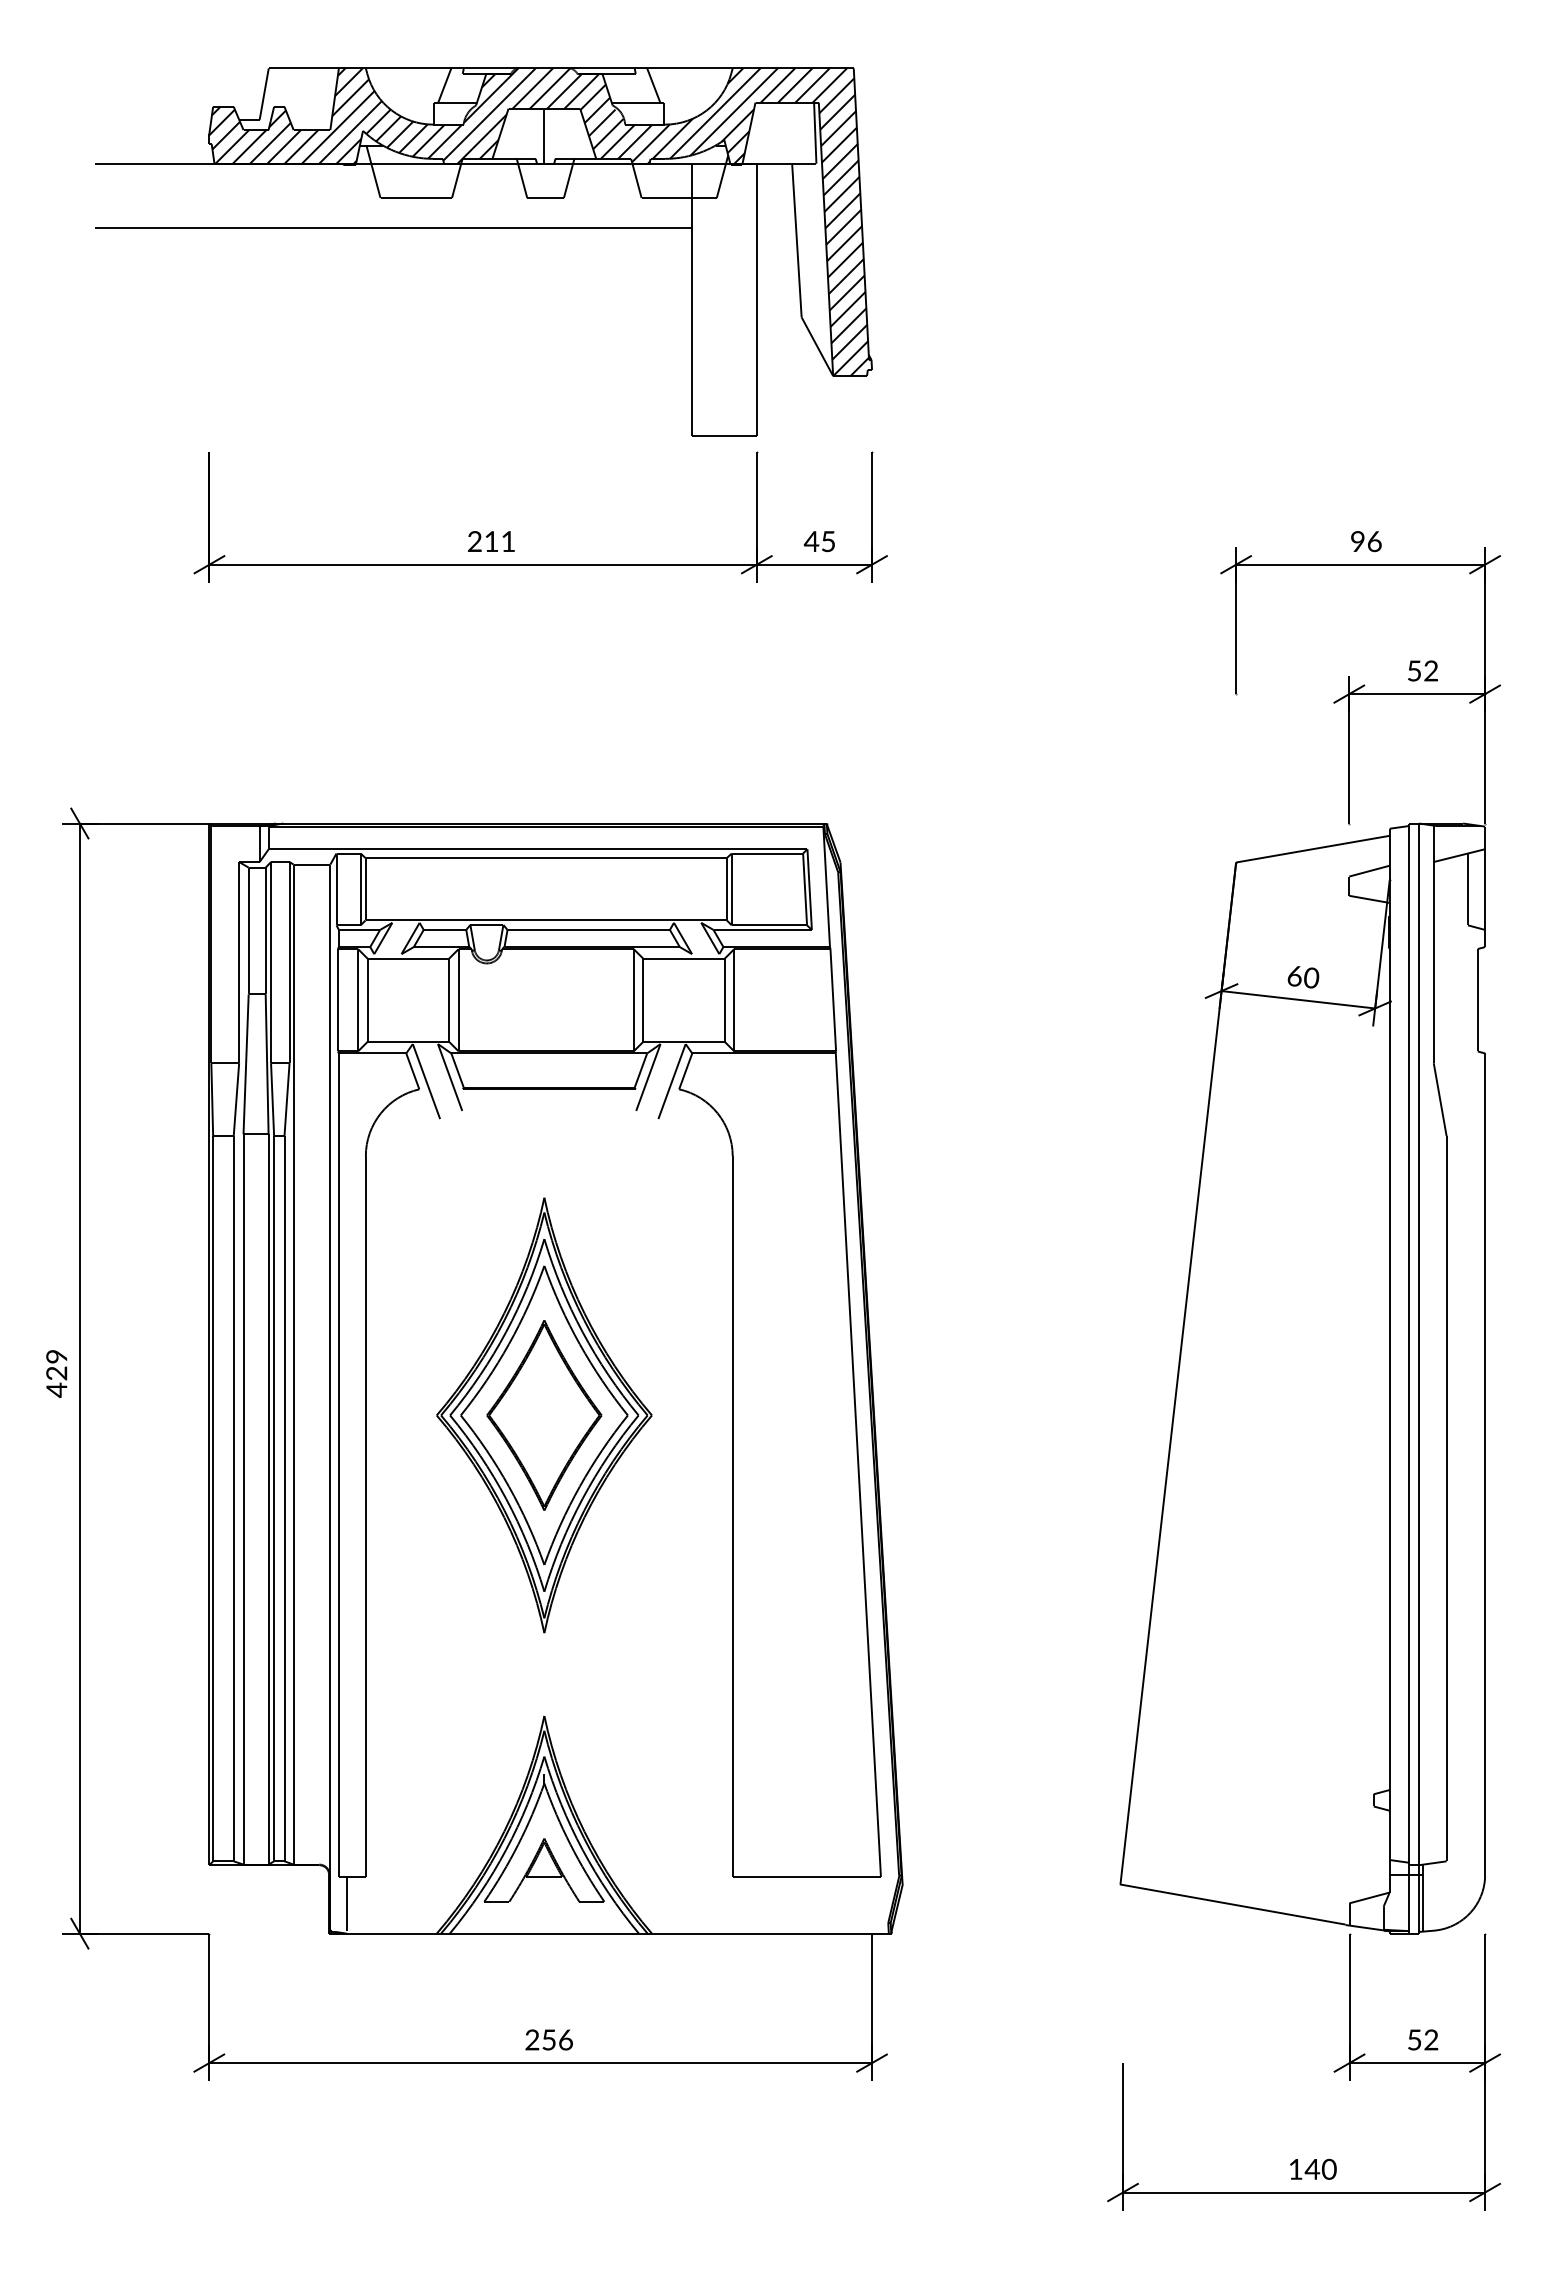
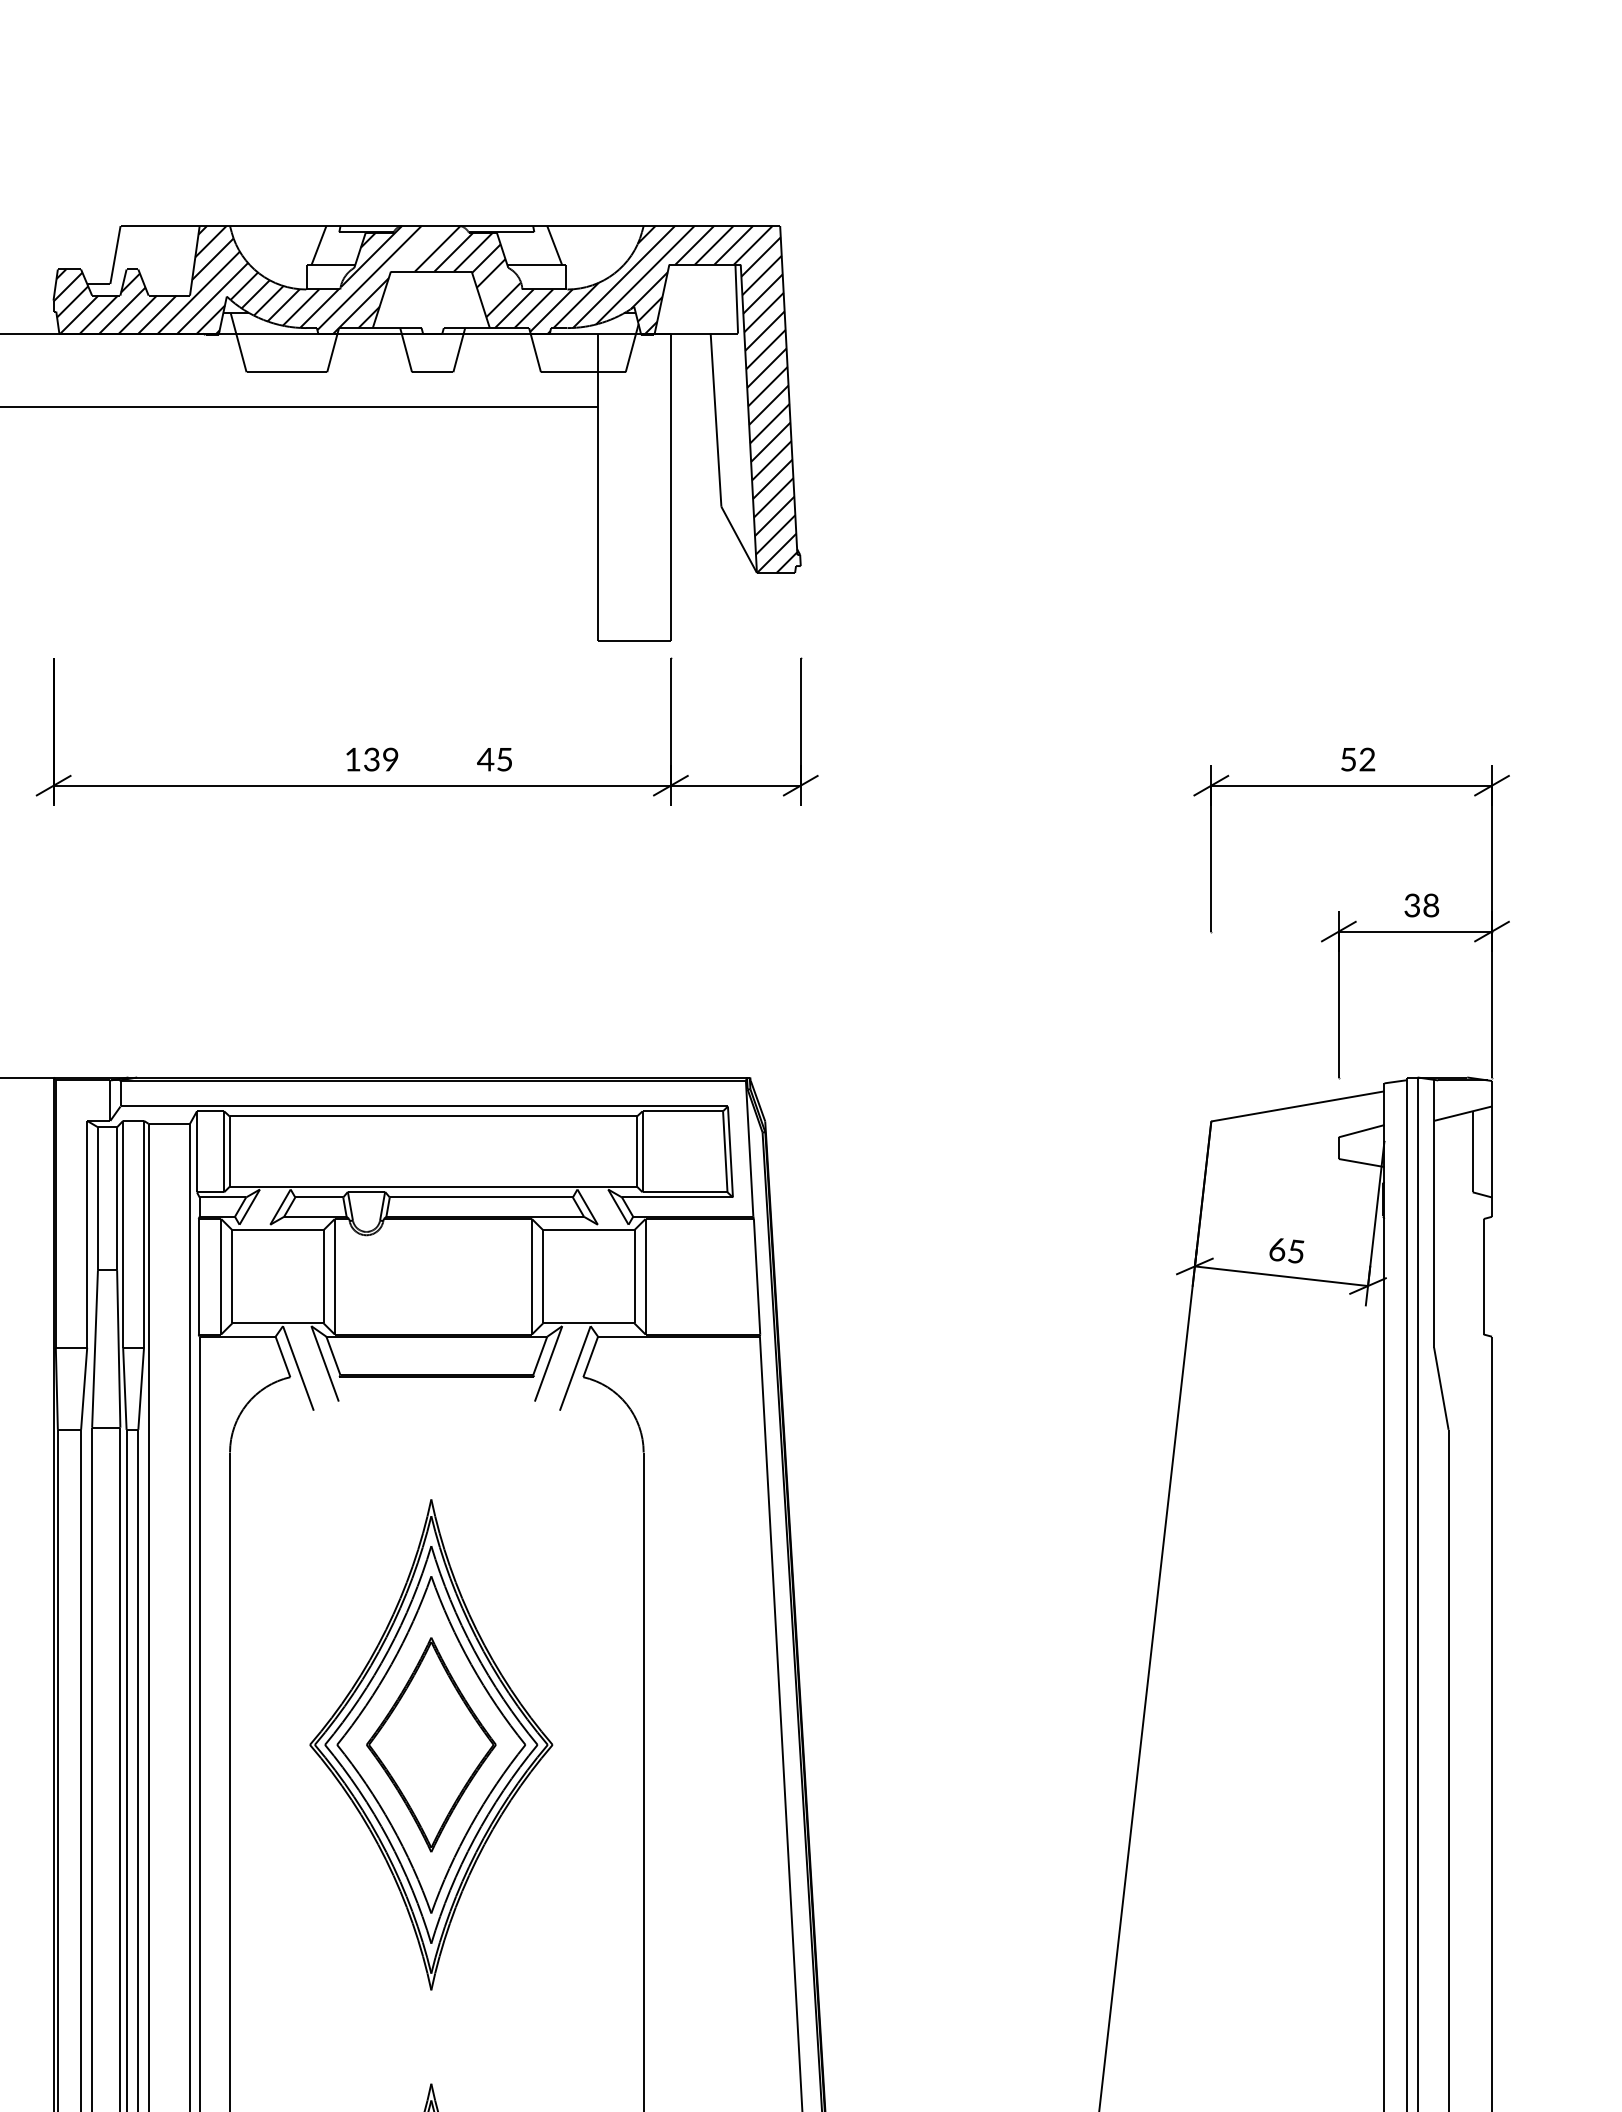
line: (532, 88) -> (417, 248), removed
line: (601, 122) -> (495, 287), removed
line: (544, 135) -> (431, 301), removed
text: (491, 541) -> (371, 759), 211 -> 139
text: (818, 541) -> (493, 759), moved
text: (1366, 541) -> (1358, 759), 96 -> 52
text: (1422, 670) -> (1421, 904), 52 -> 38
text: (1311, 977) -> (1296, 1251), 60 -> 65

